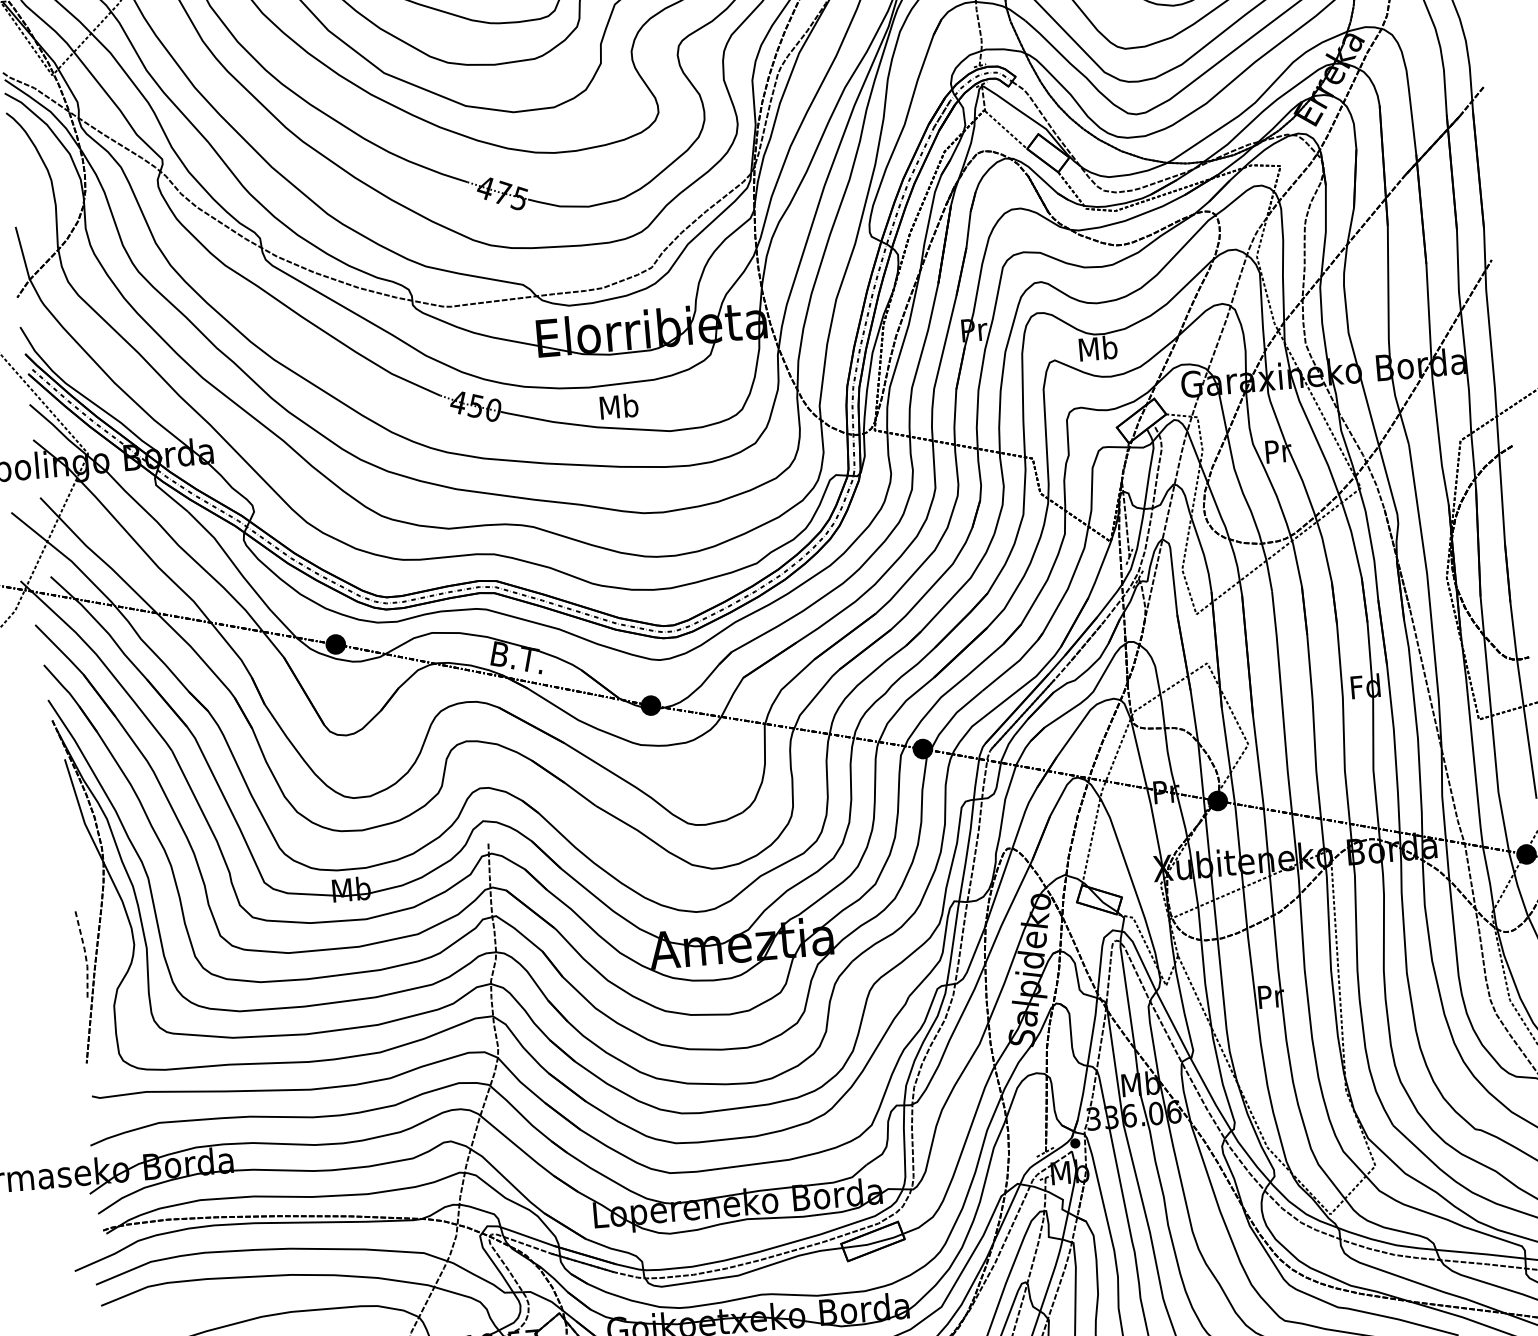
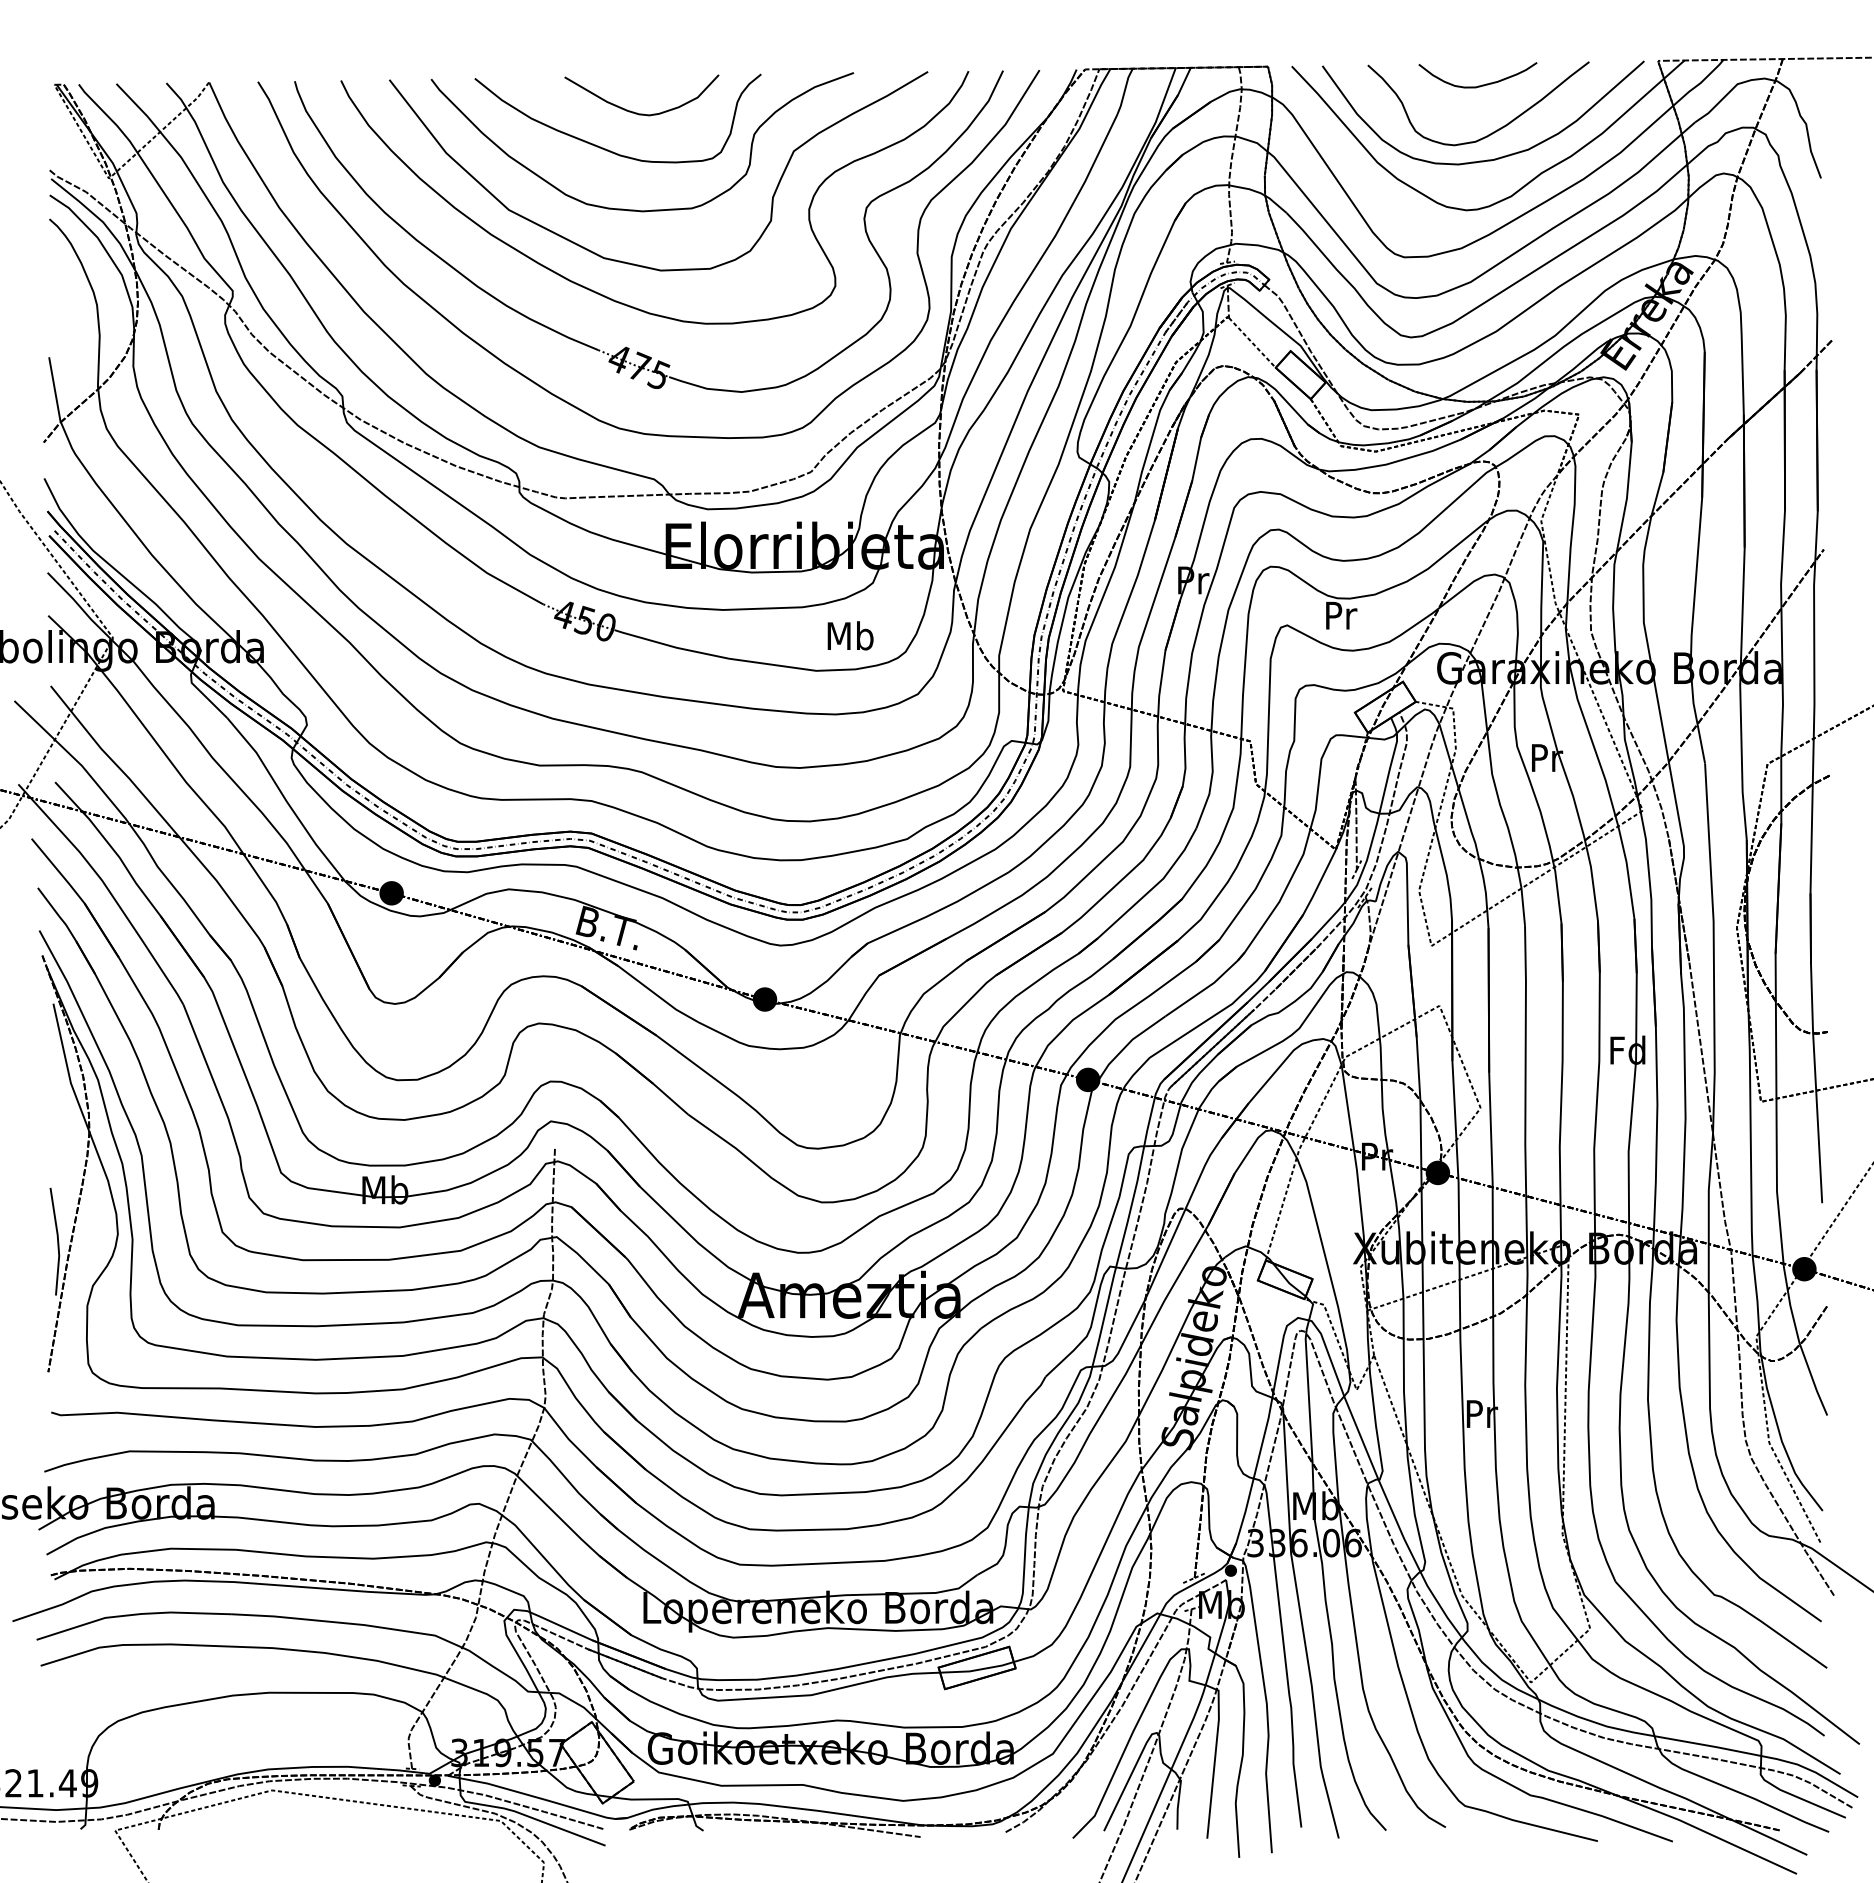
text: (1098, 347) -> (1340, 614), Mb -> Pr
text: (619, 406) -> (850, 635), moved
line: (85, 954) -> (58, 1241), dashed -> solid

